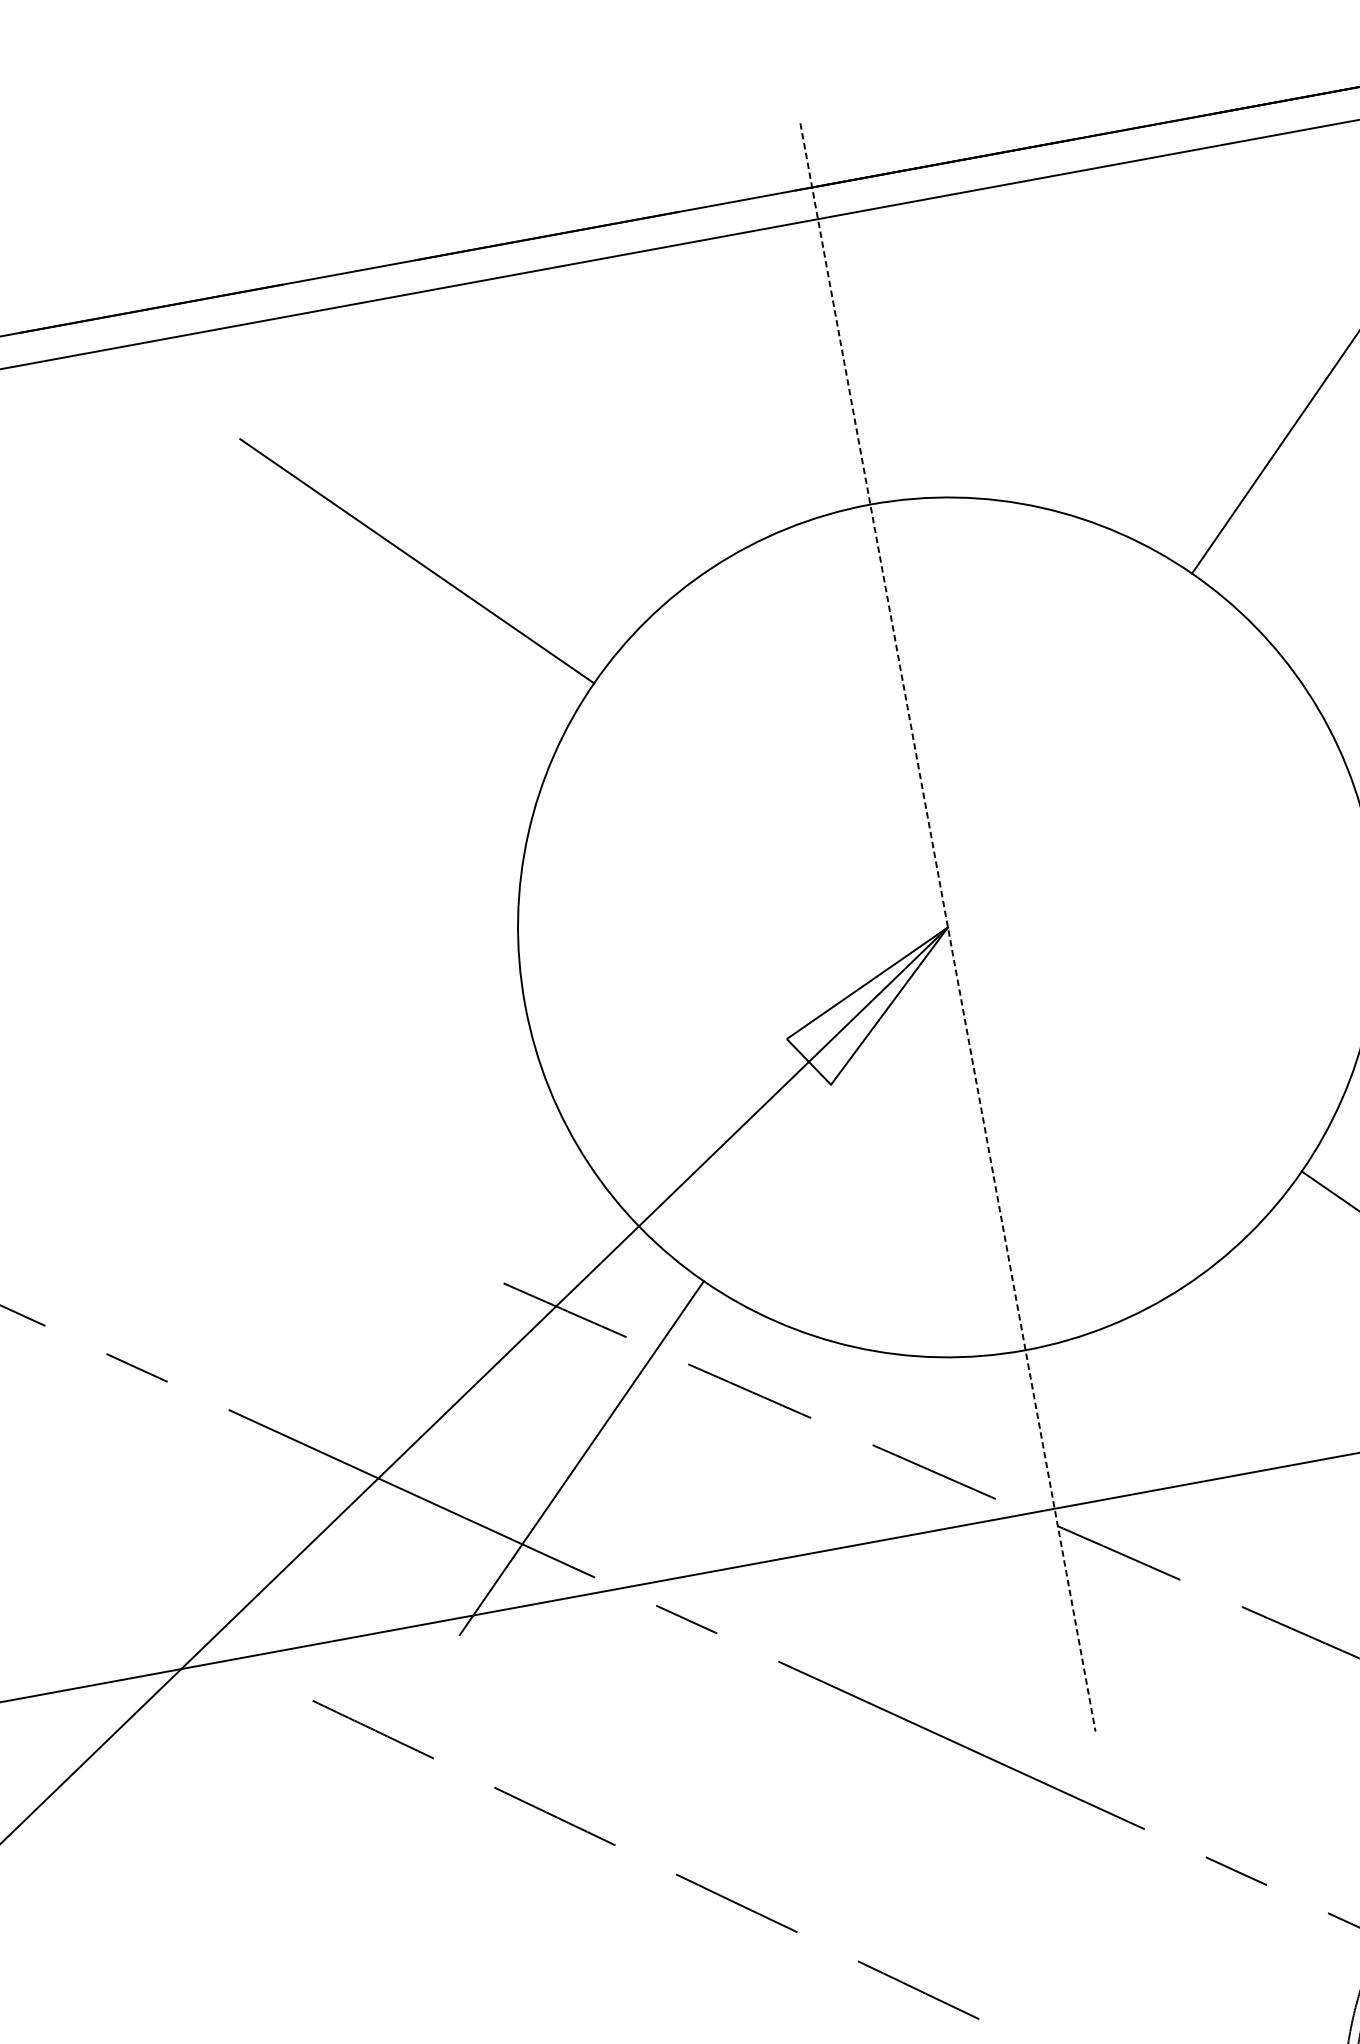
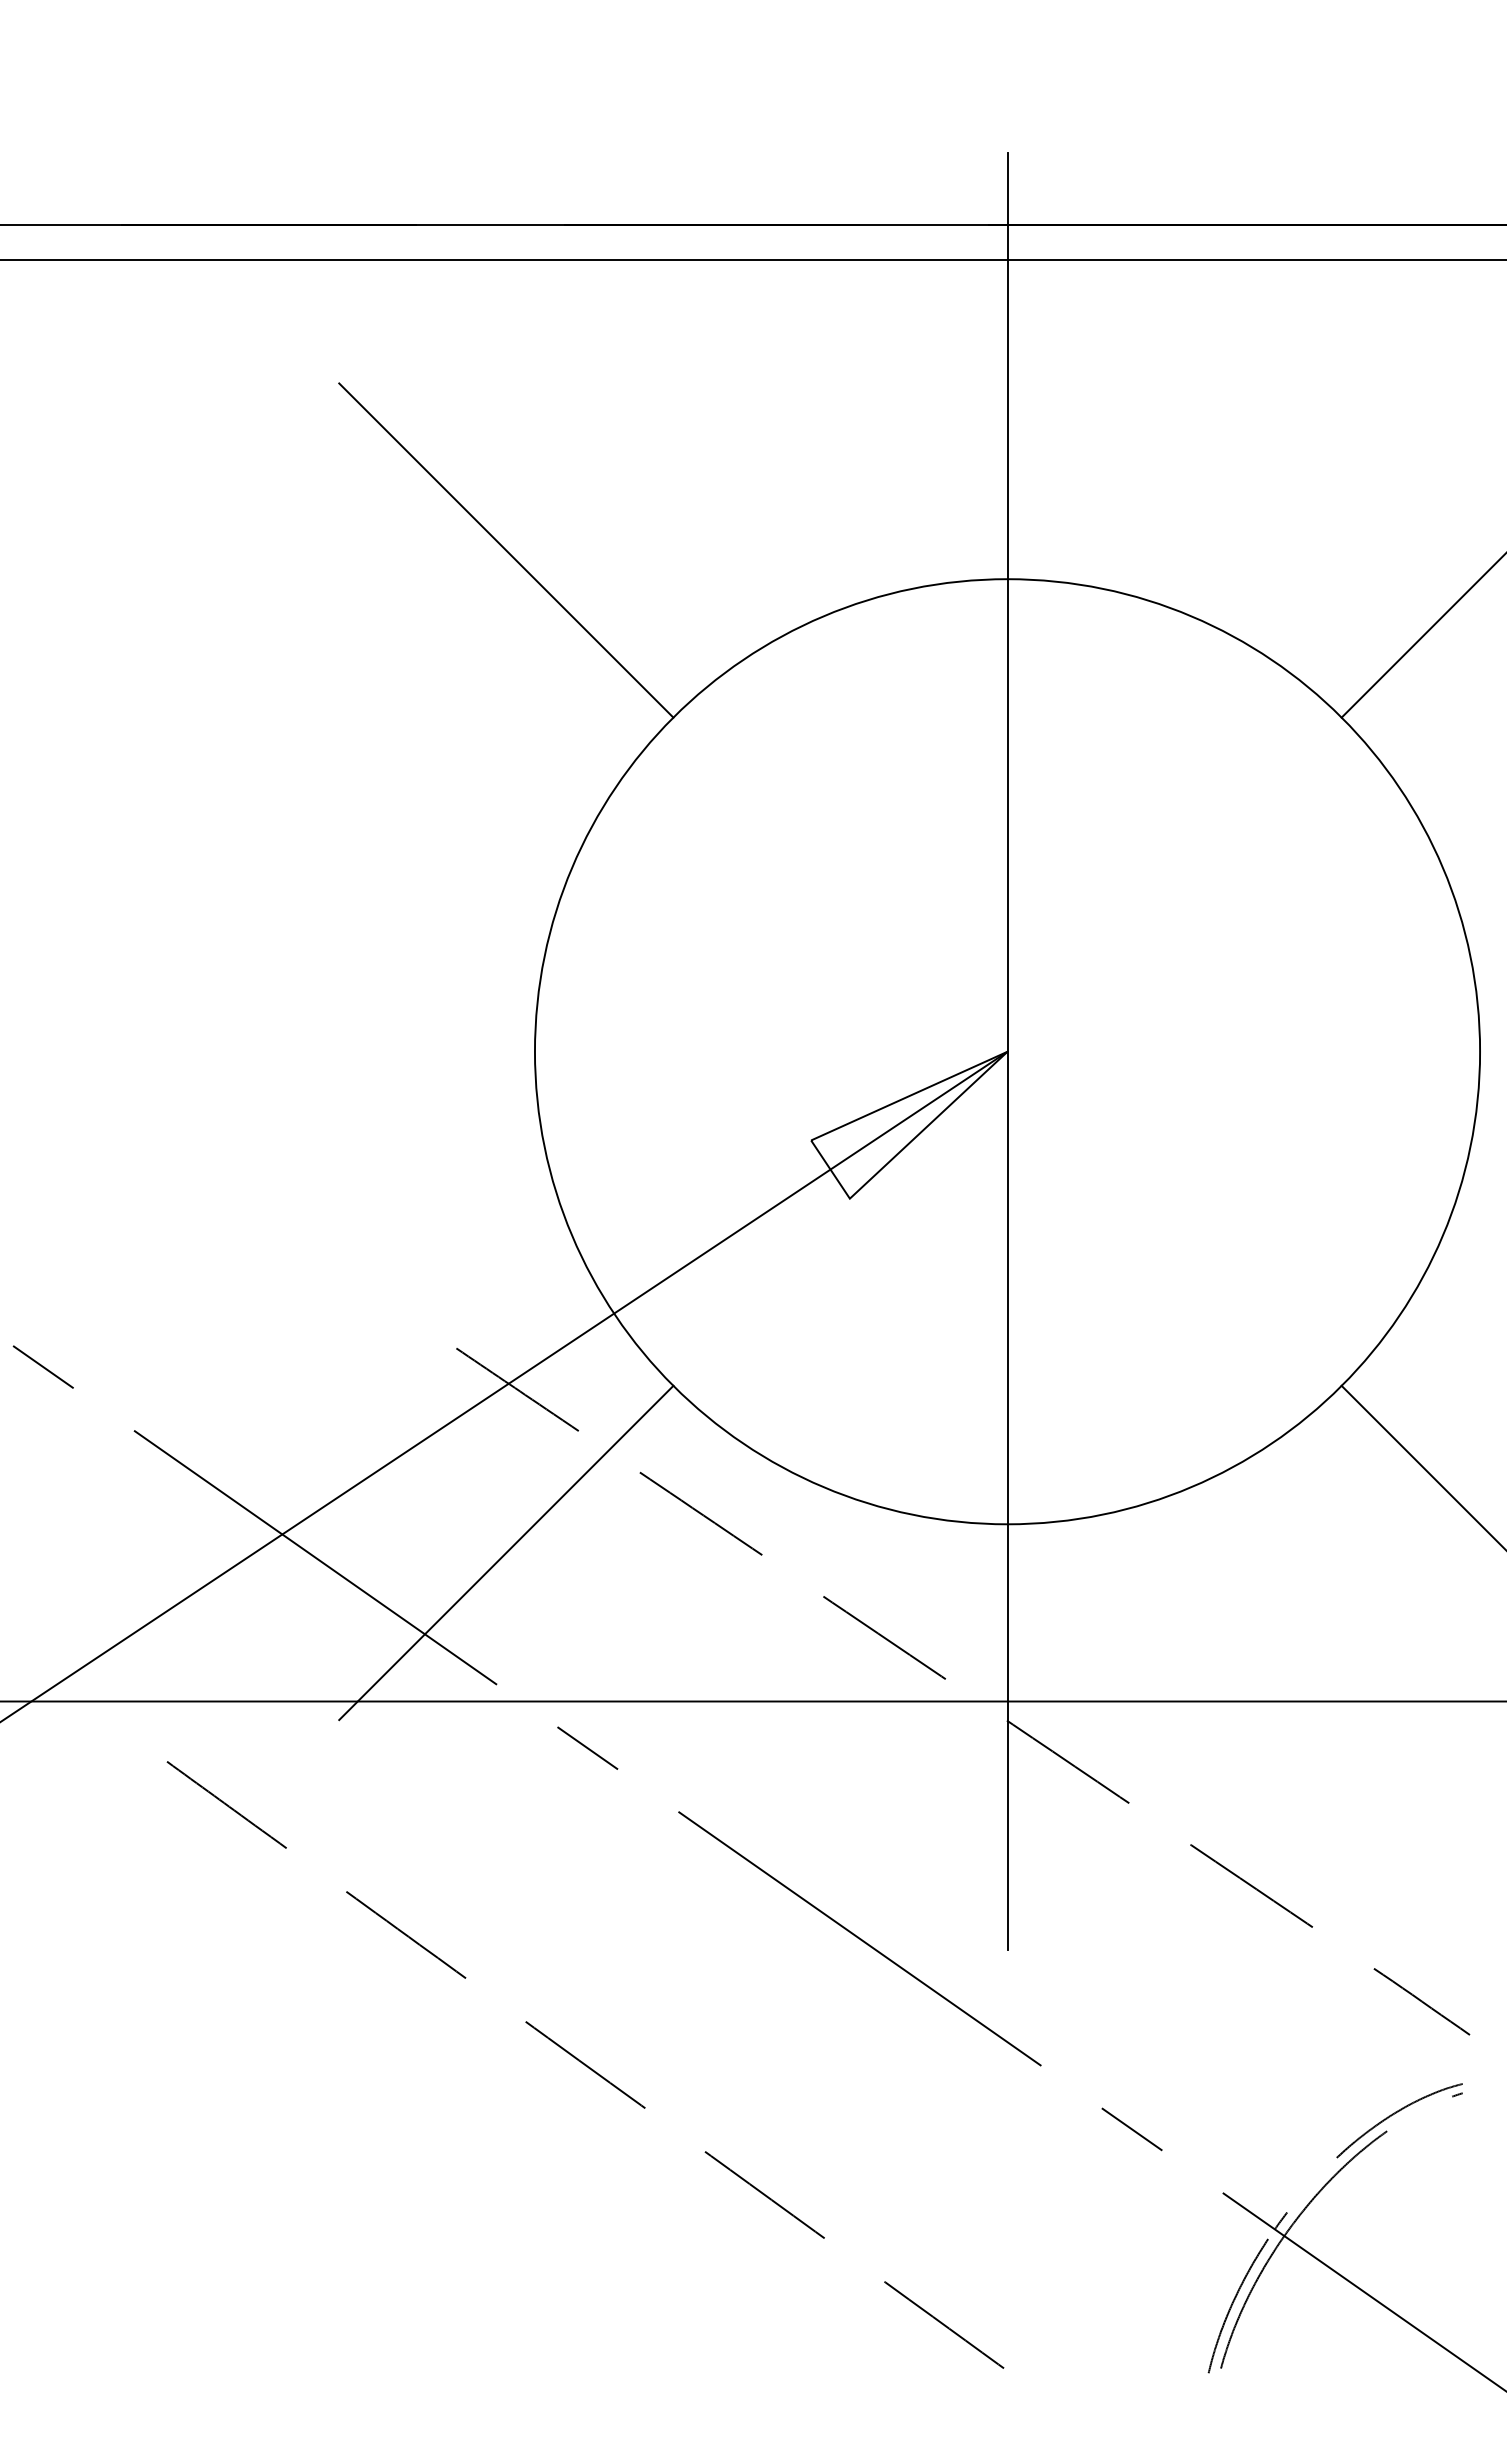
line: (947, 927) -> (1007, 1051), dashed -> solid

